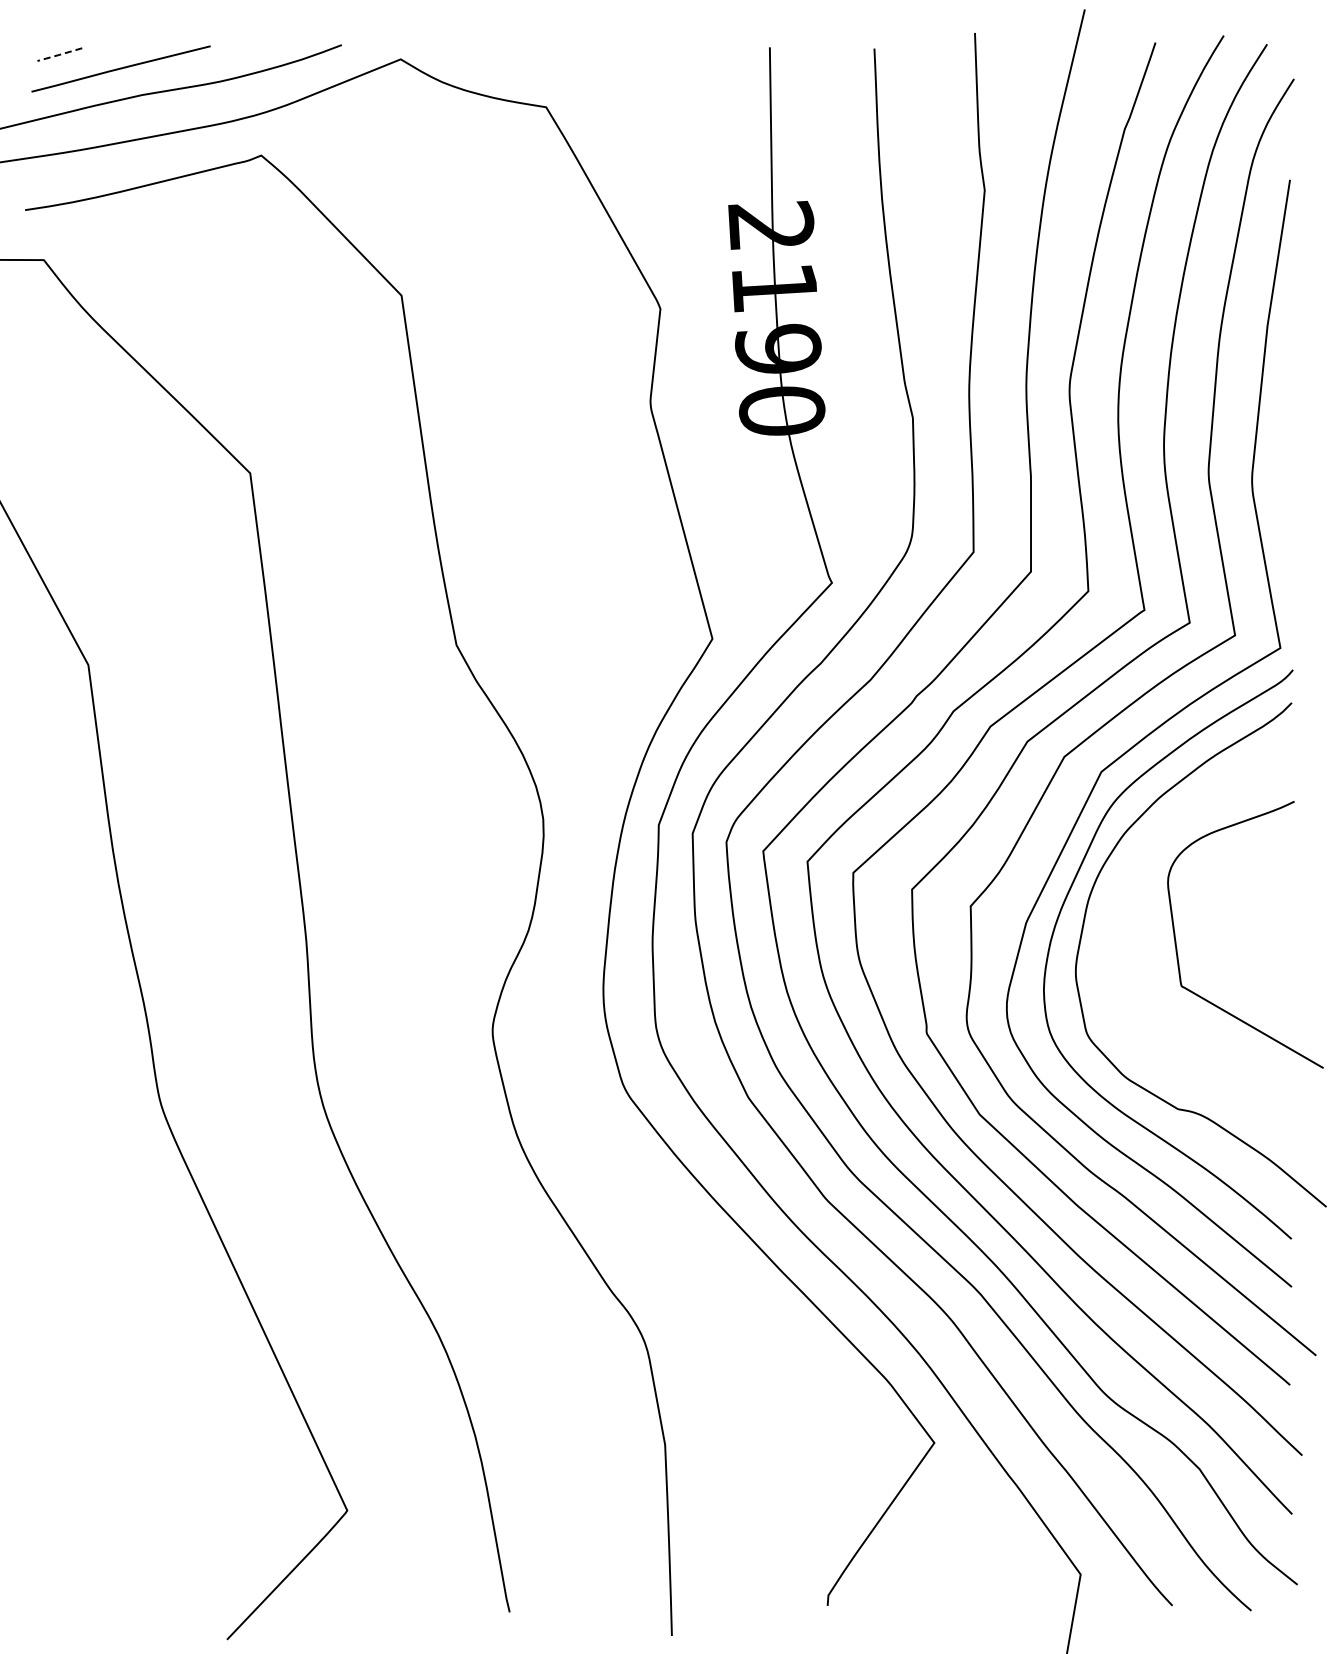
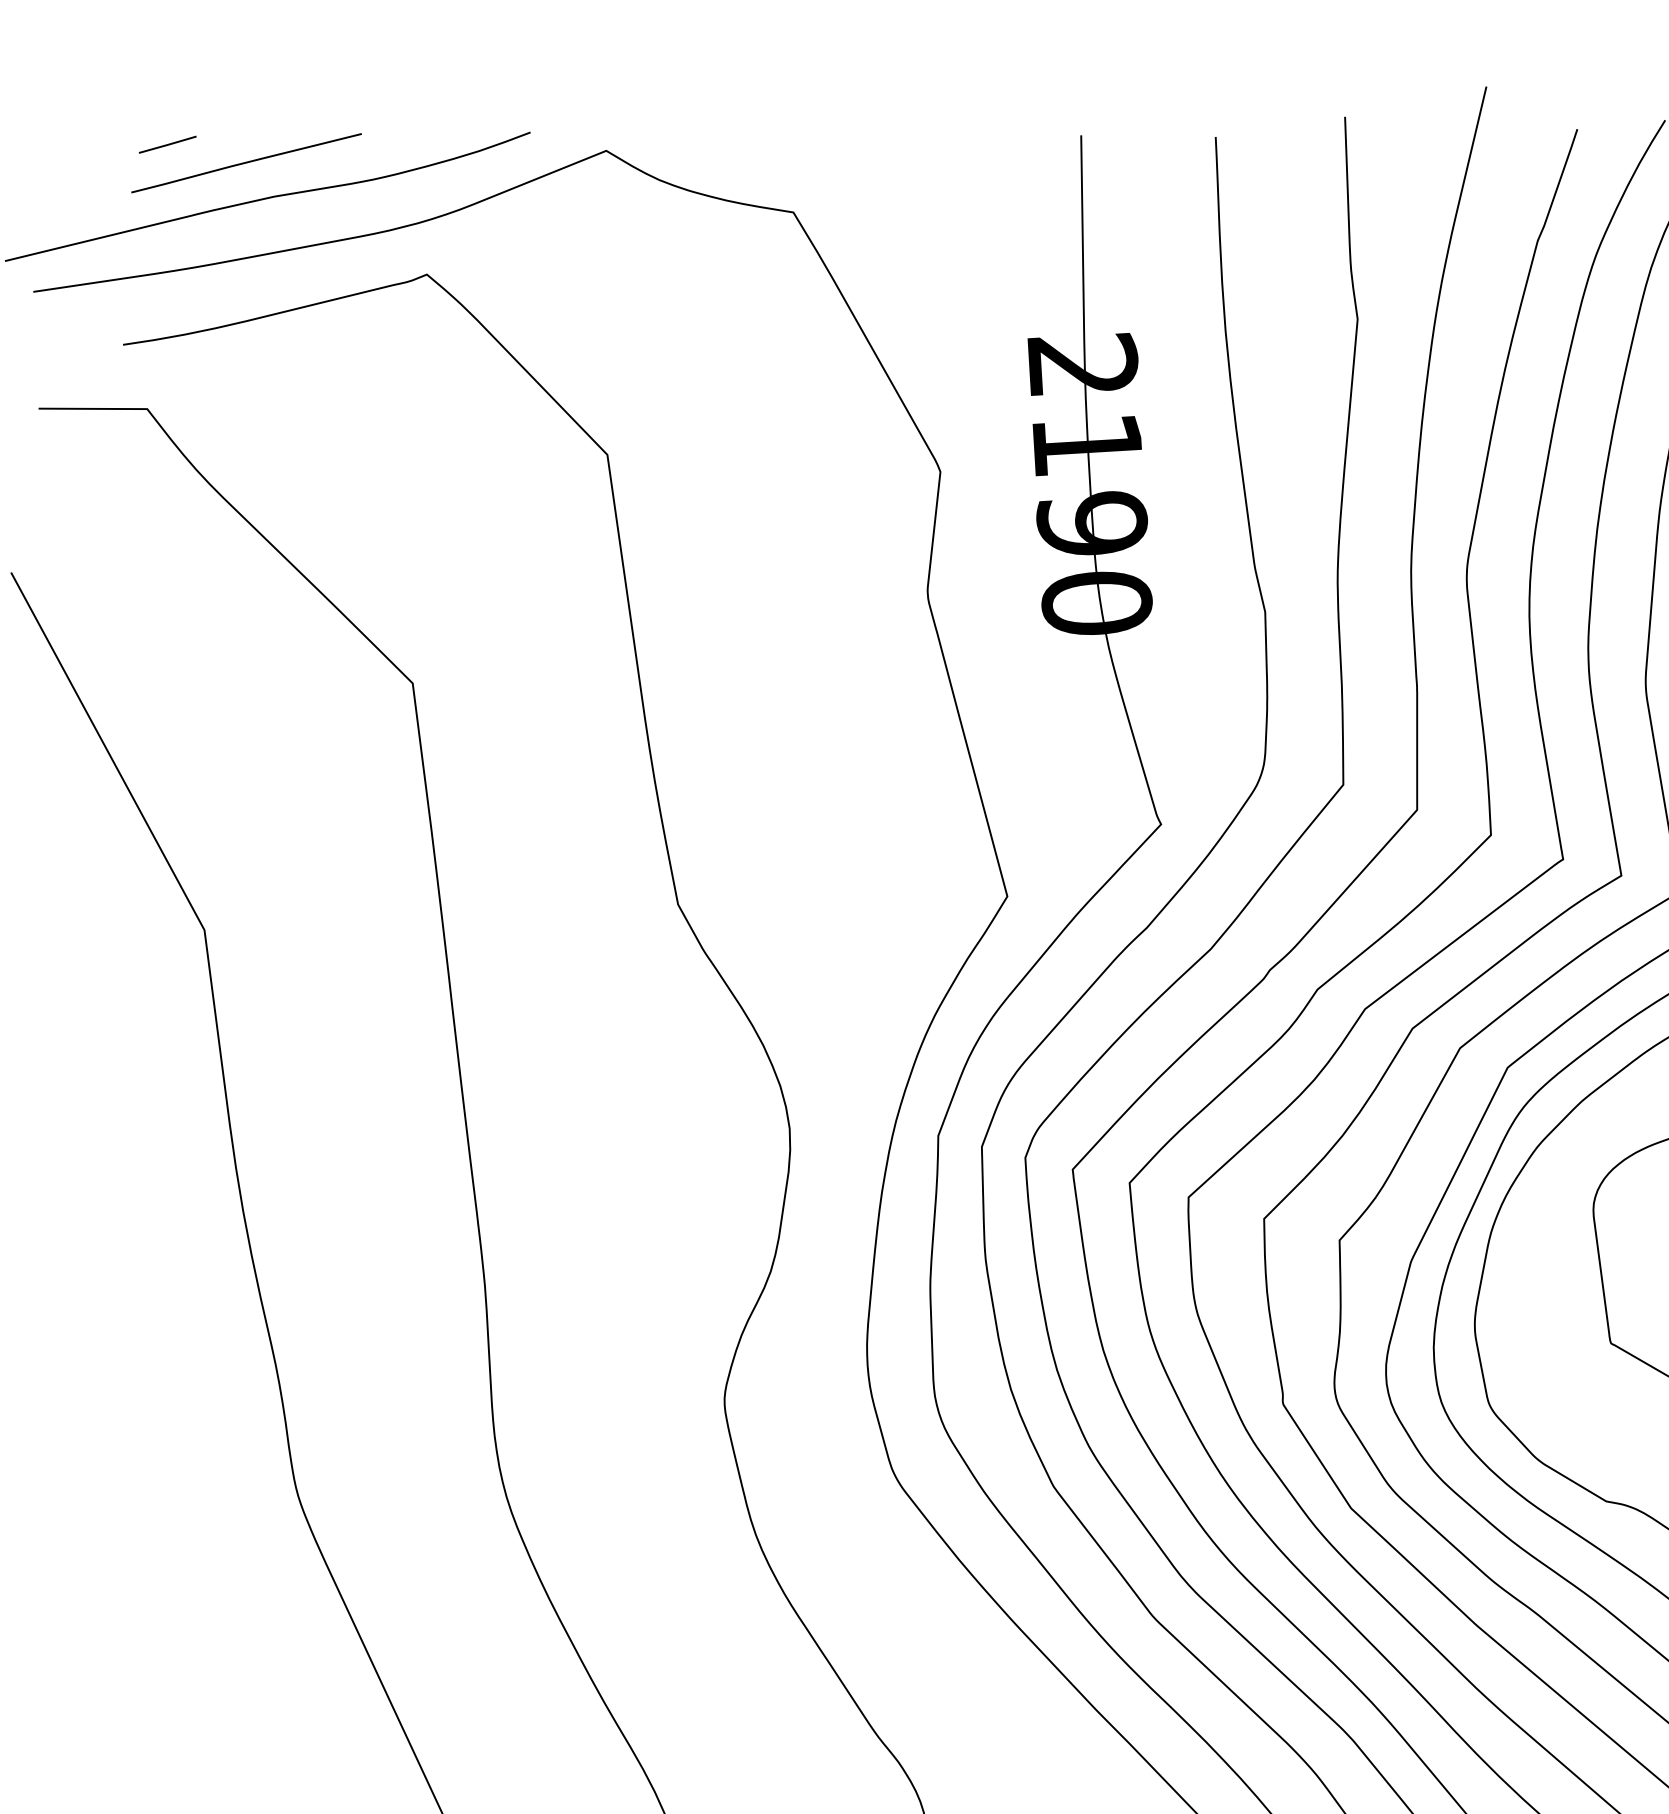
line: (59, 54) -> (167, 144), dashed -> solid

